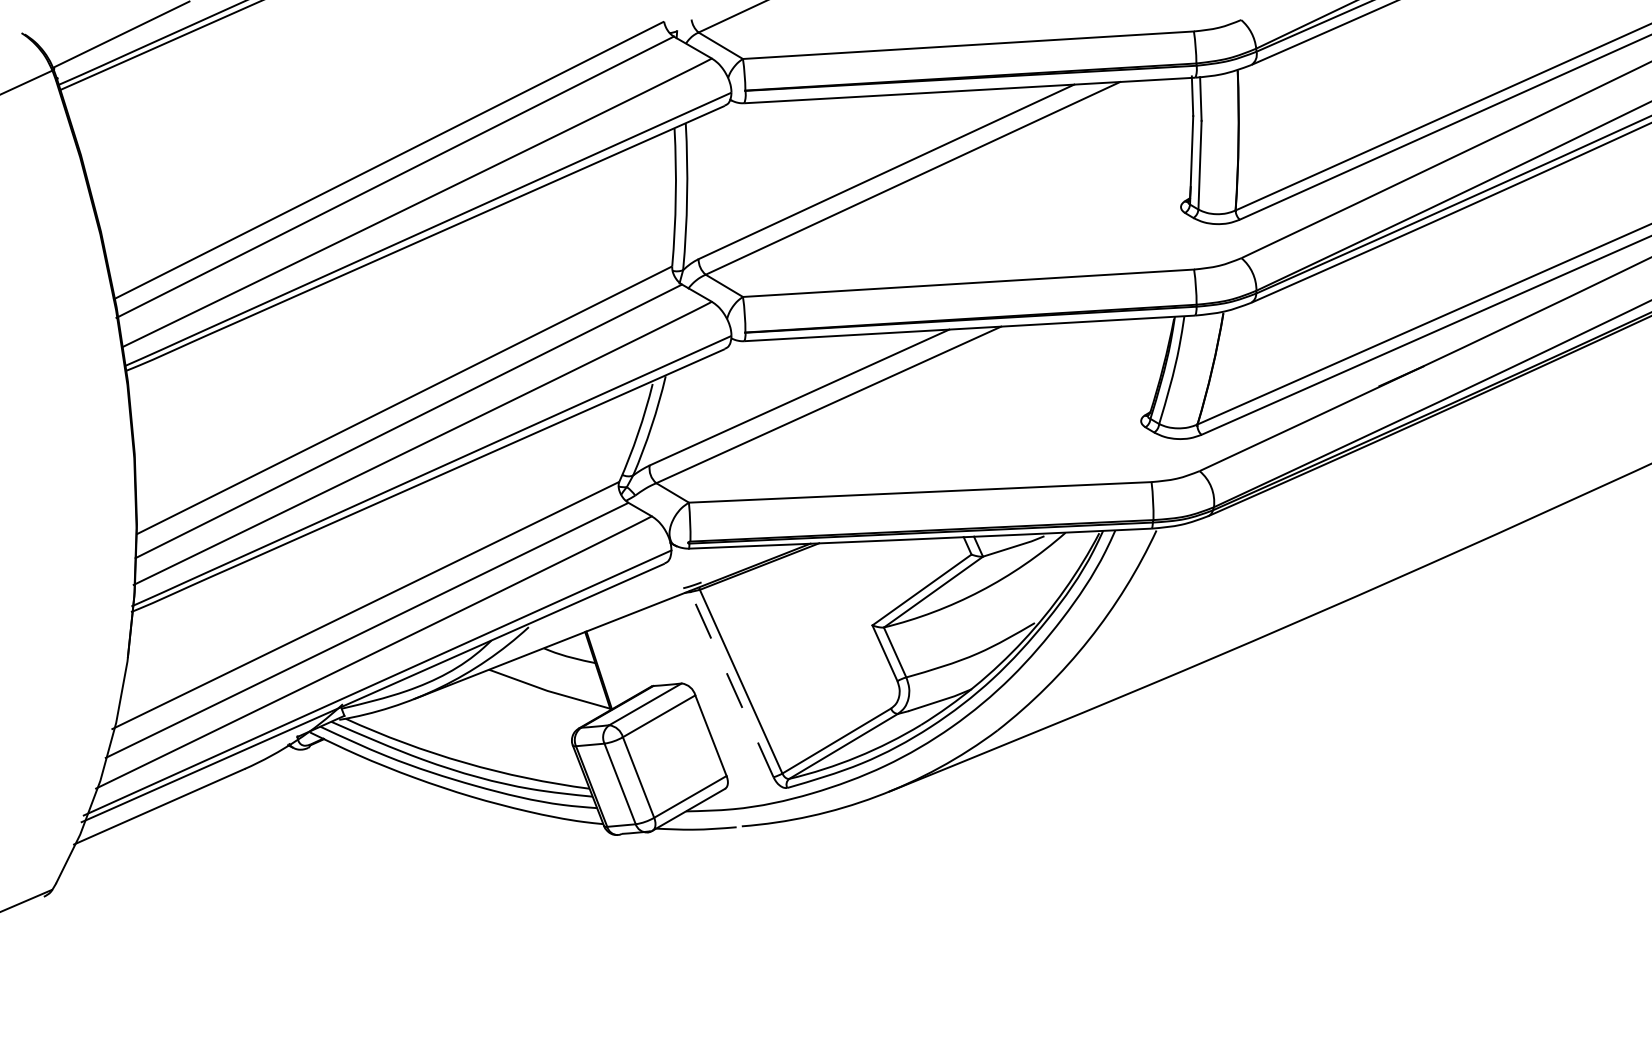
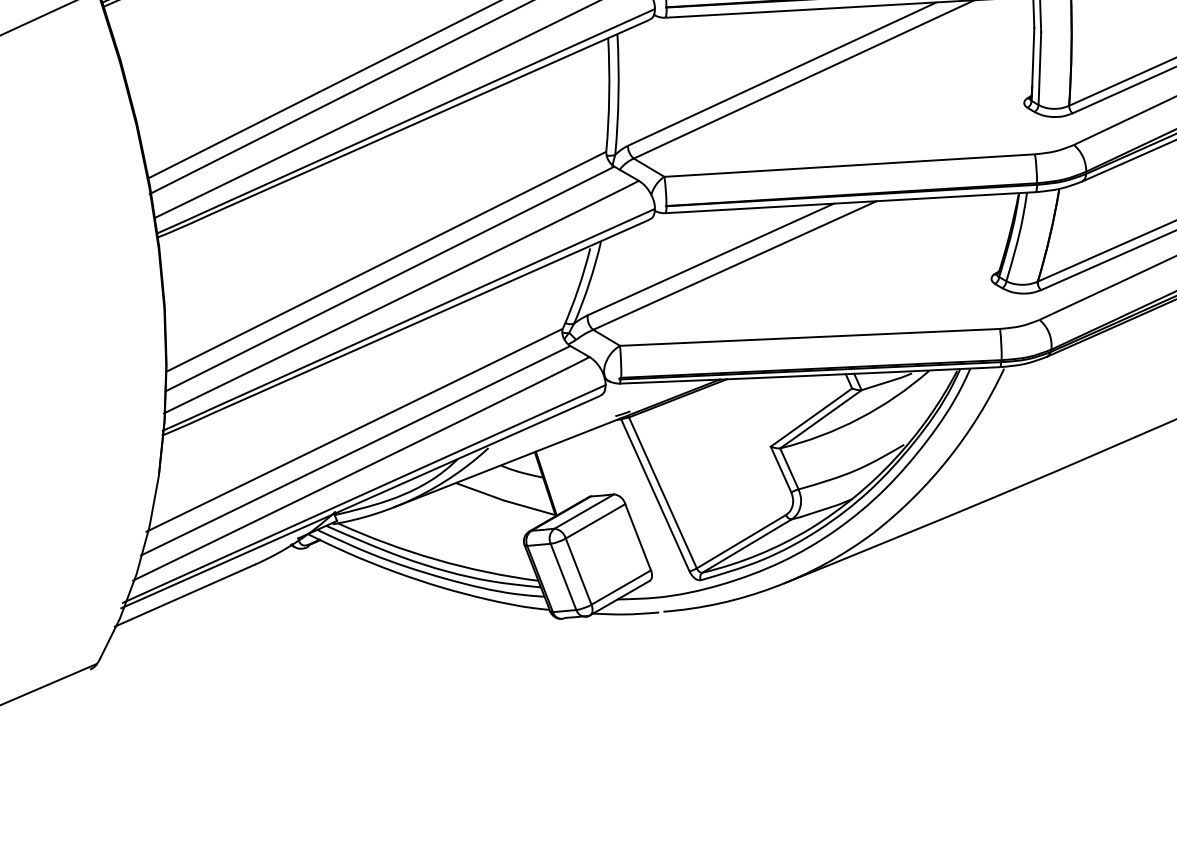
line: (731, 684) -> (655, 495), dashed -> solid

